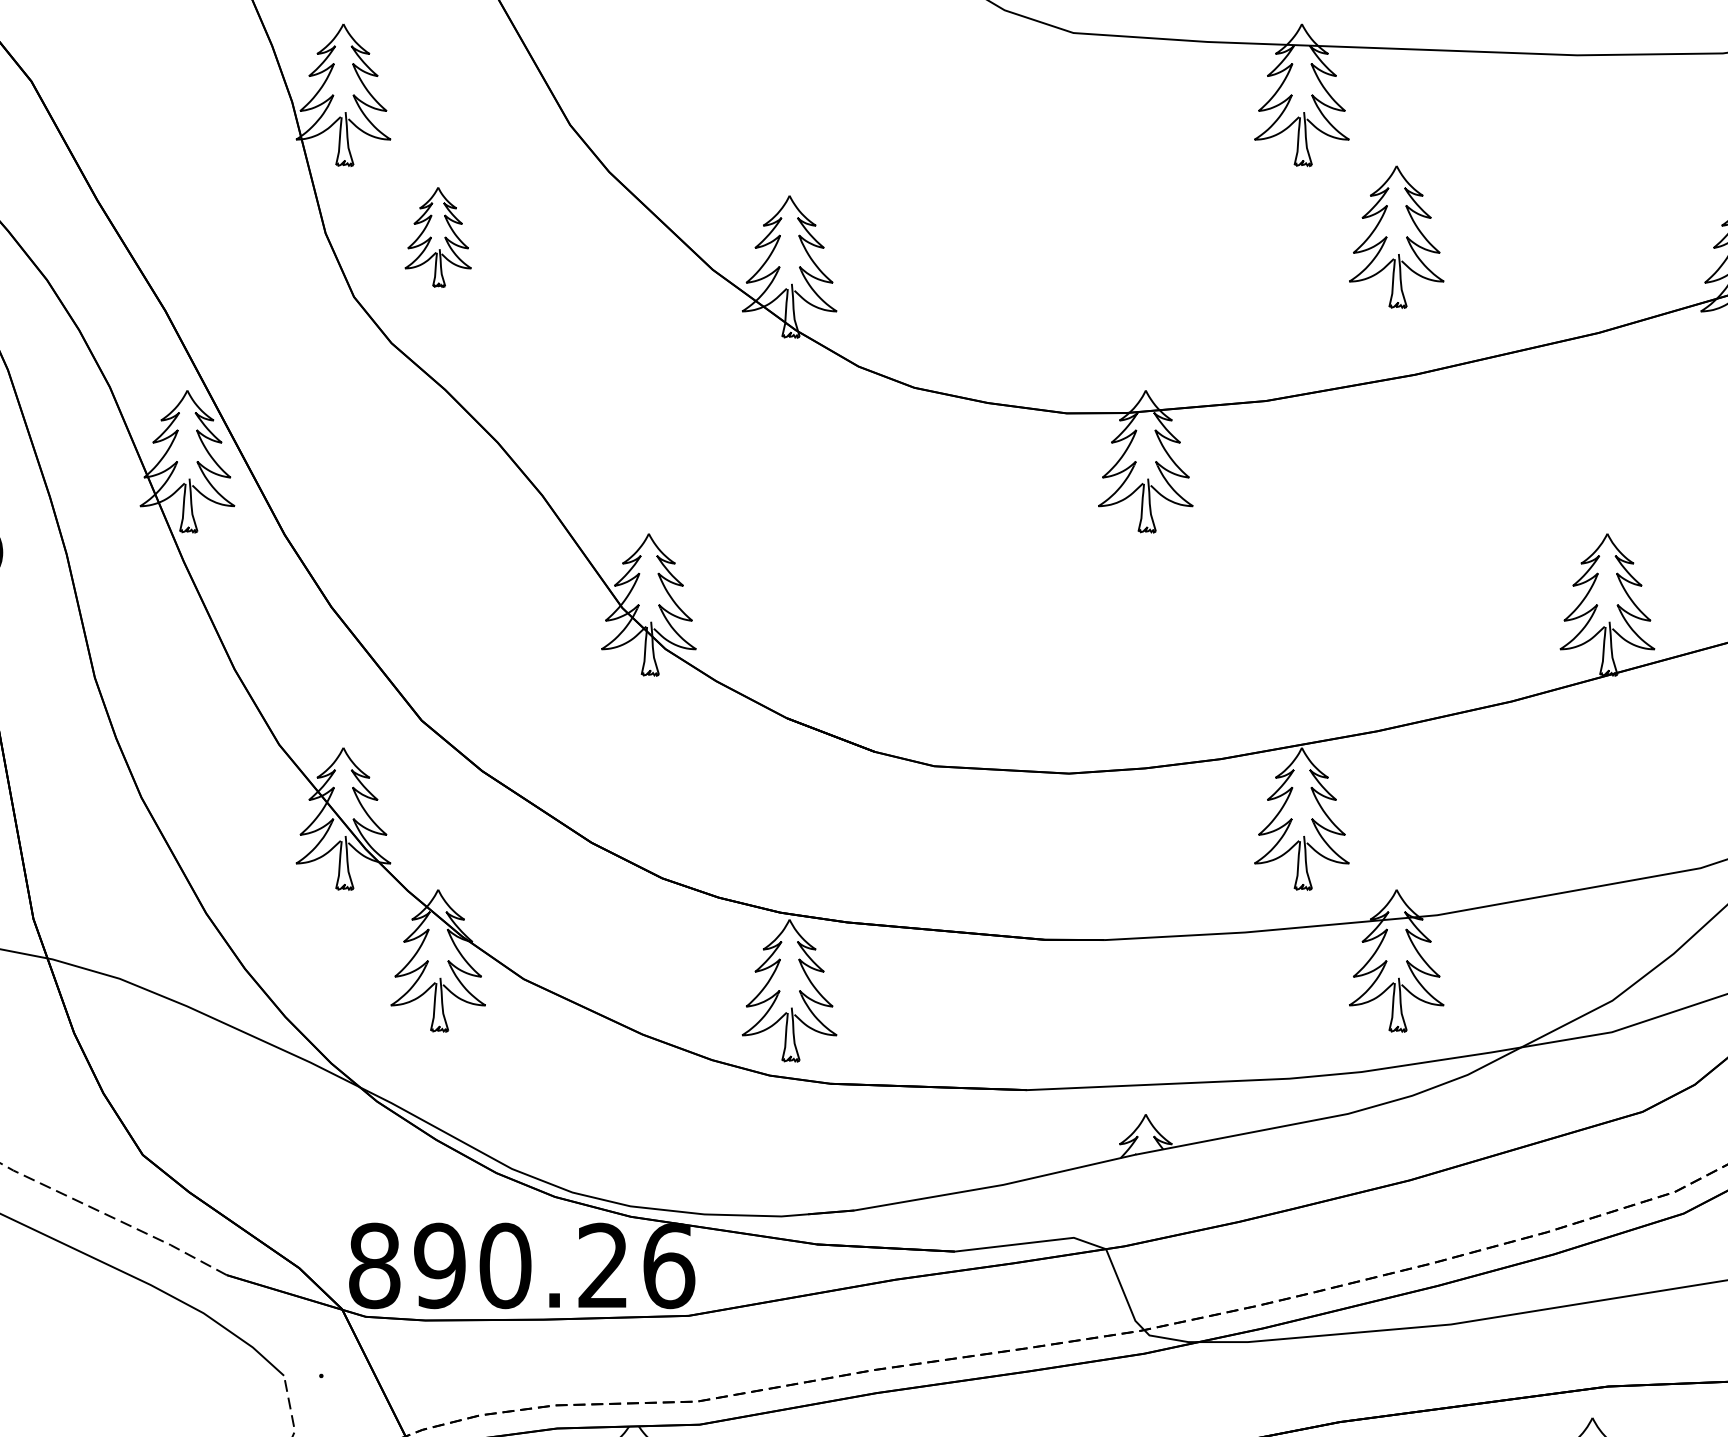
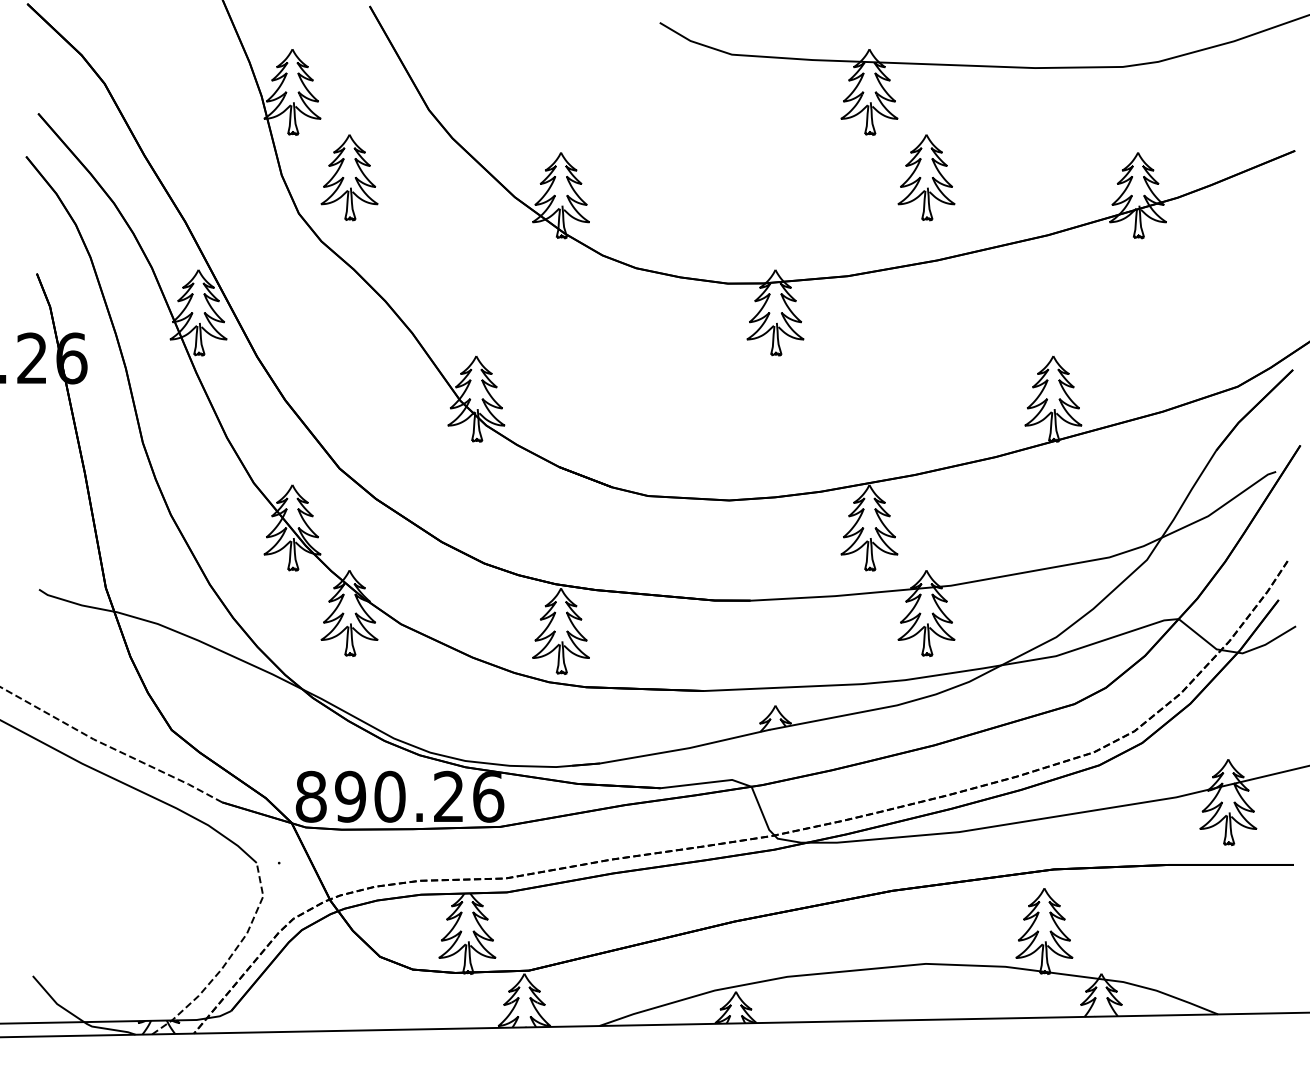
part: (438, 237) -> (349, 177), size x1.43

